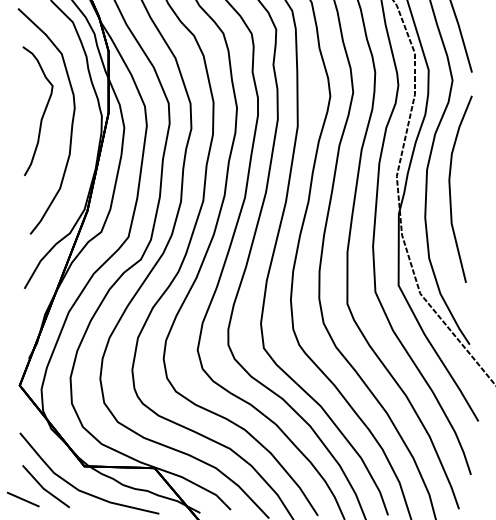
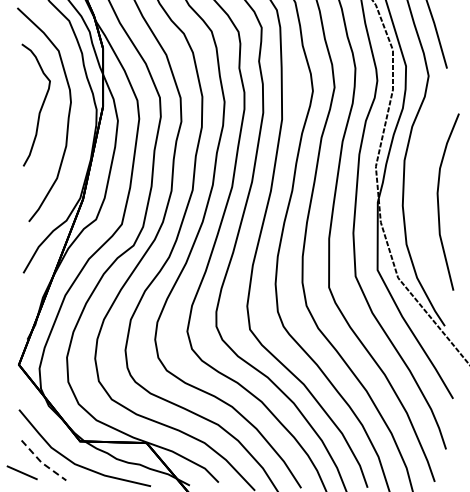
curve: (451, 191) -> (439, 204), moved
line: (43, 488) -> (41, 462), solid -> dashed

